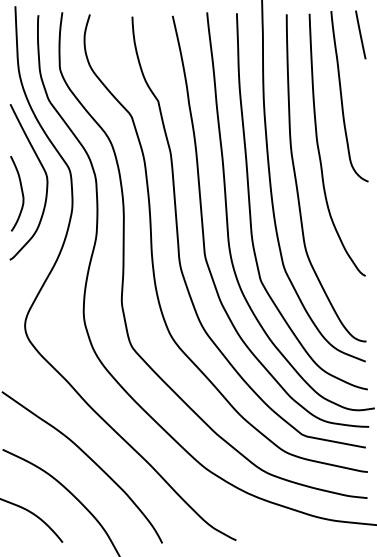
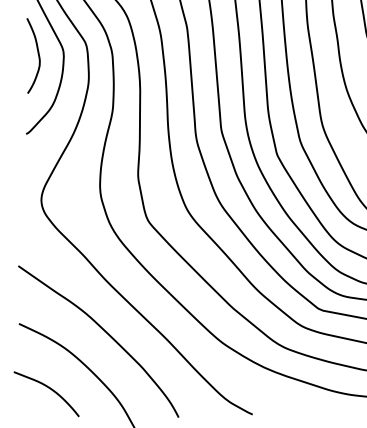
curve: (21, 193) -> (37, 55), moved

